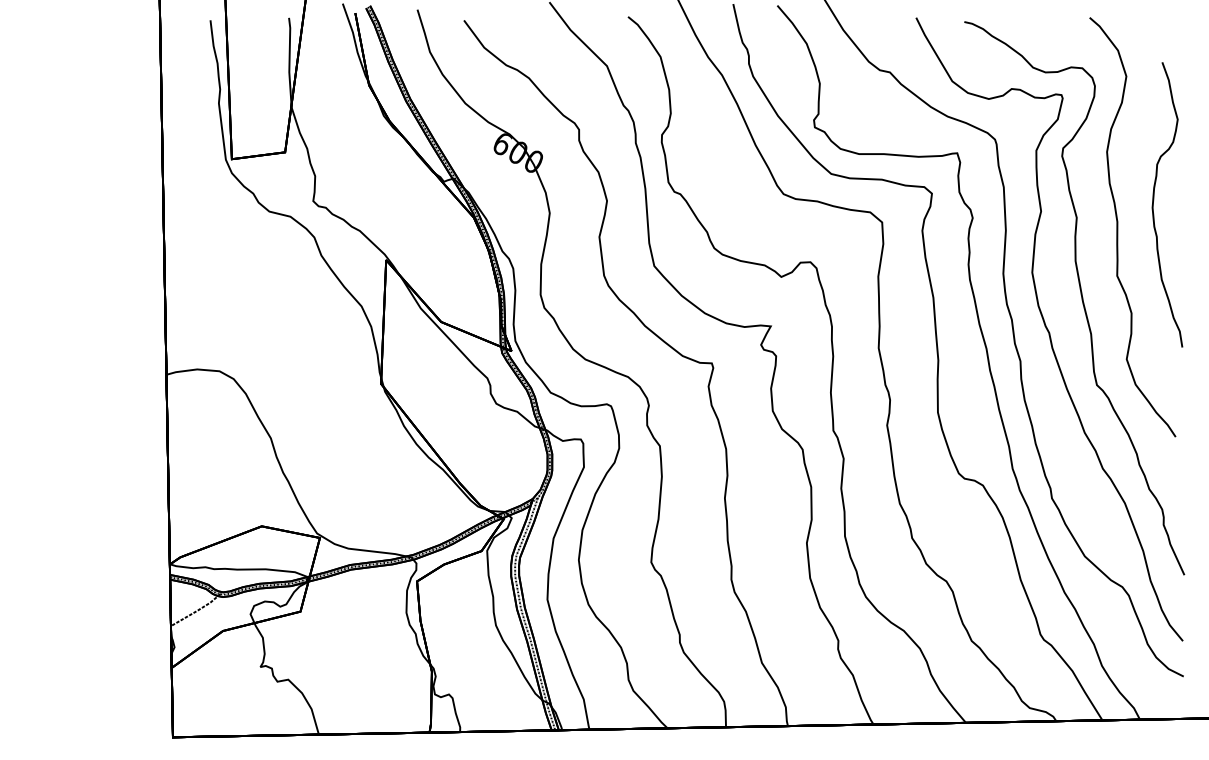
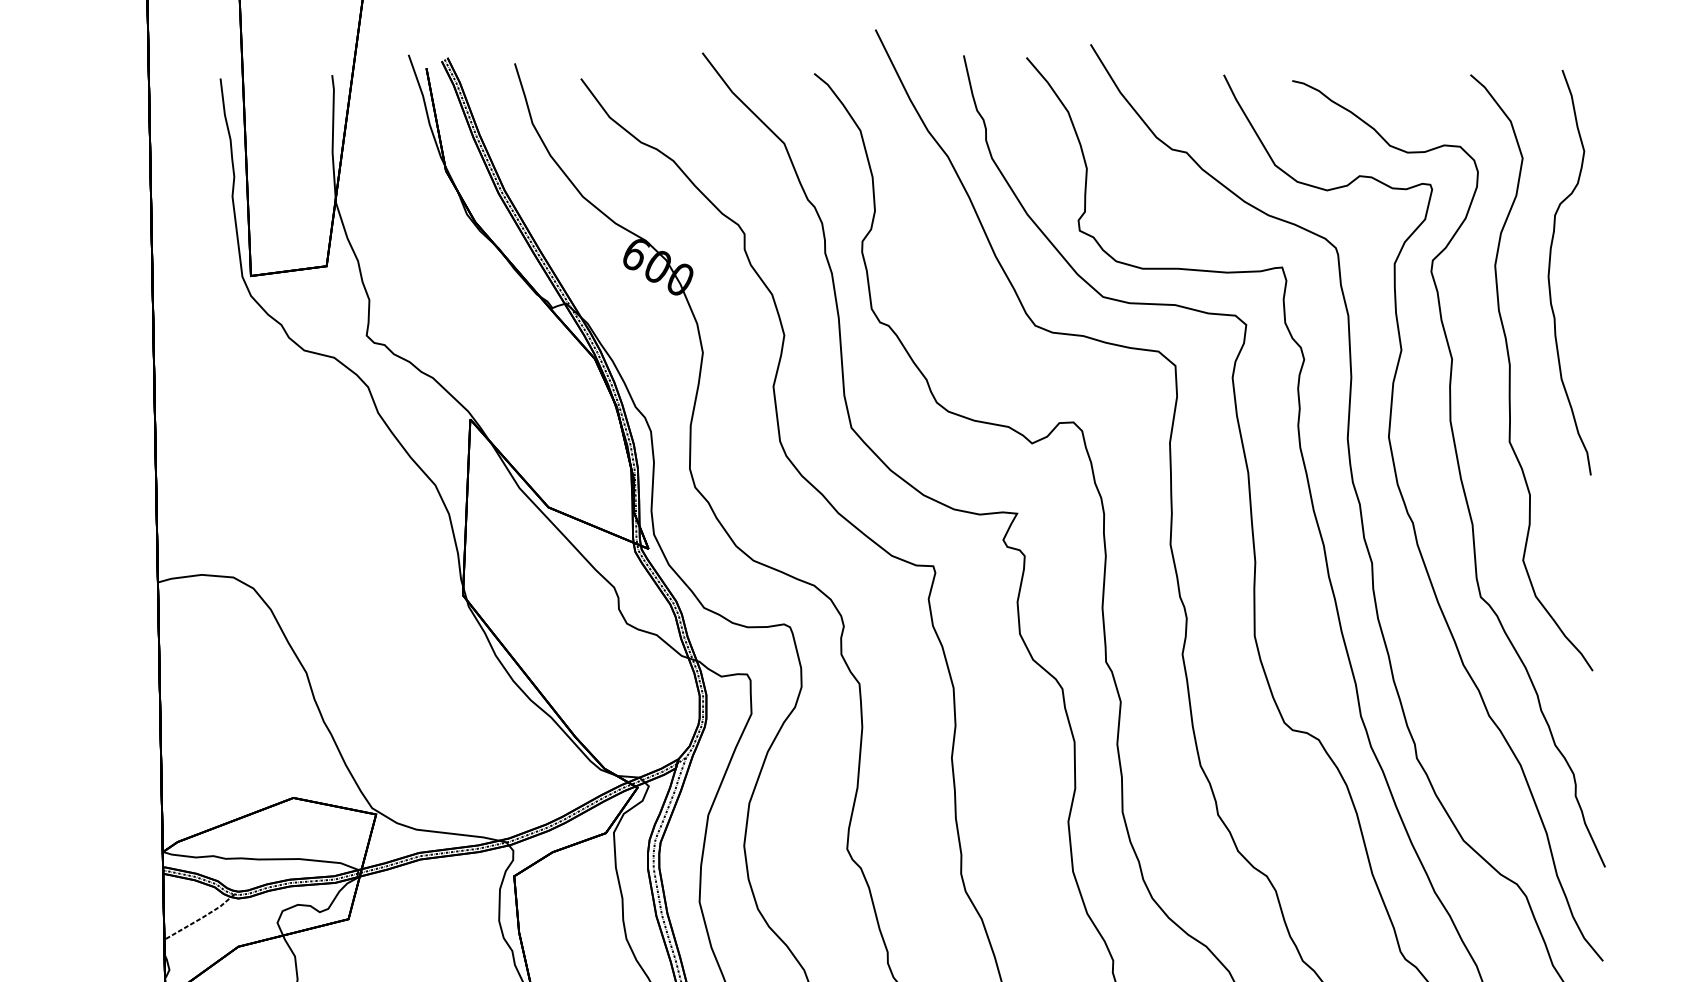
part: (1154, 200) -> (1551, 266), moved

